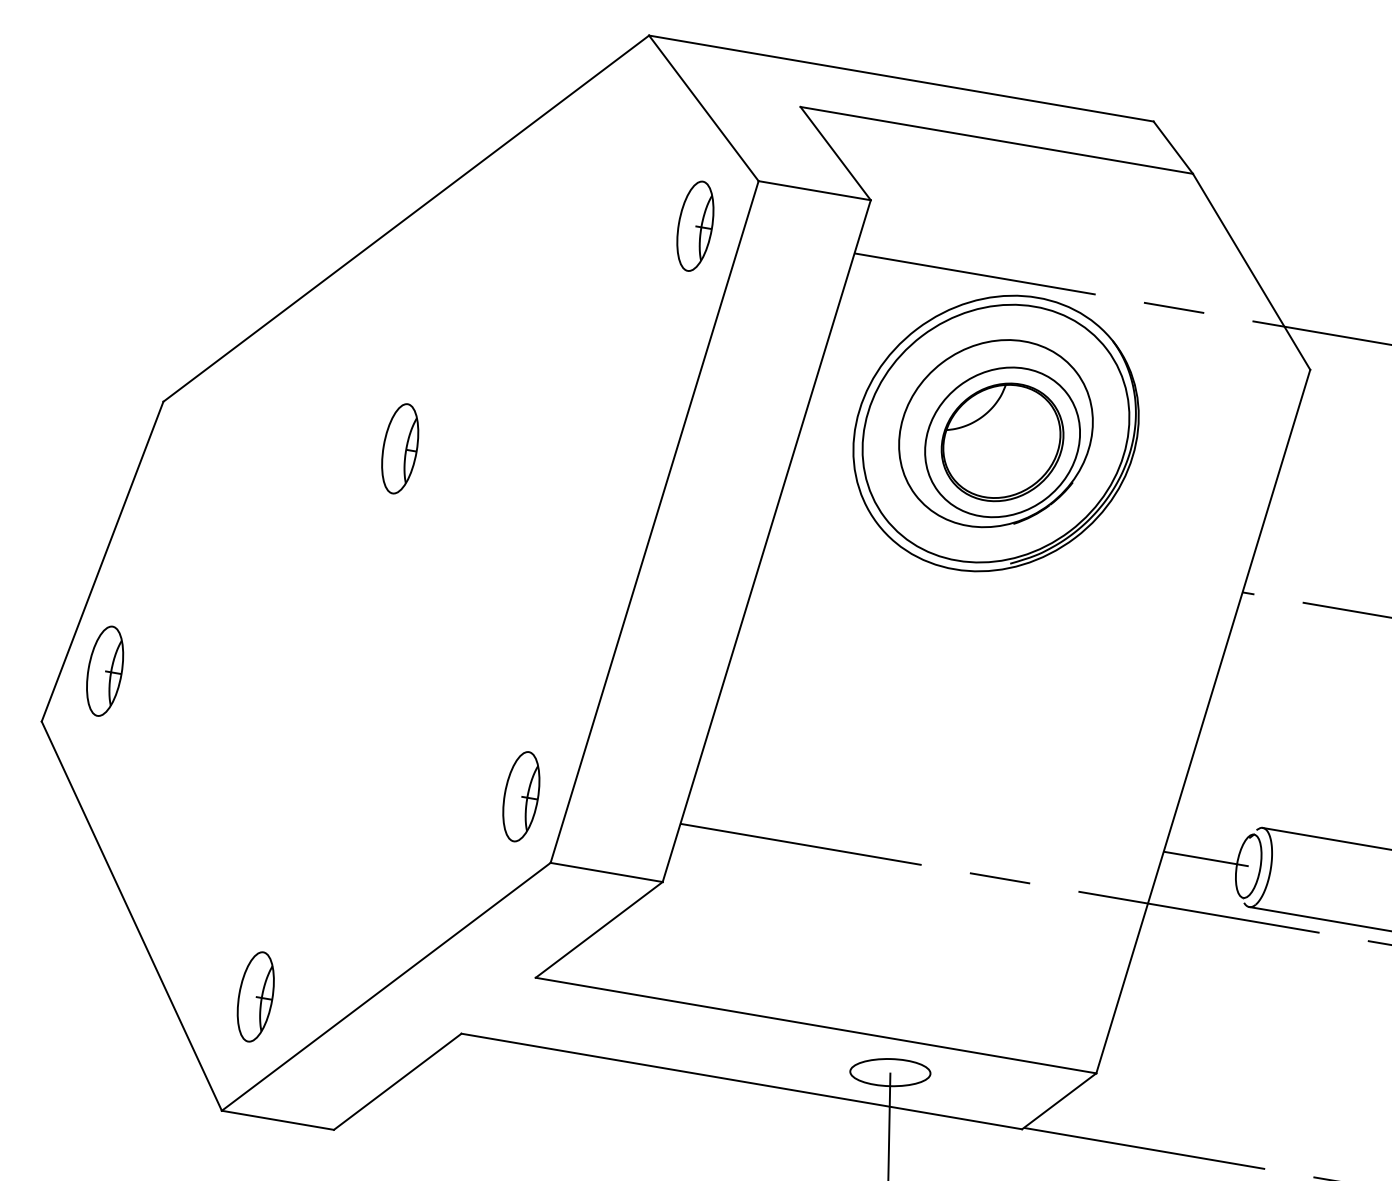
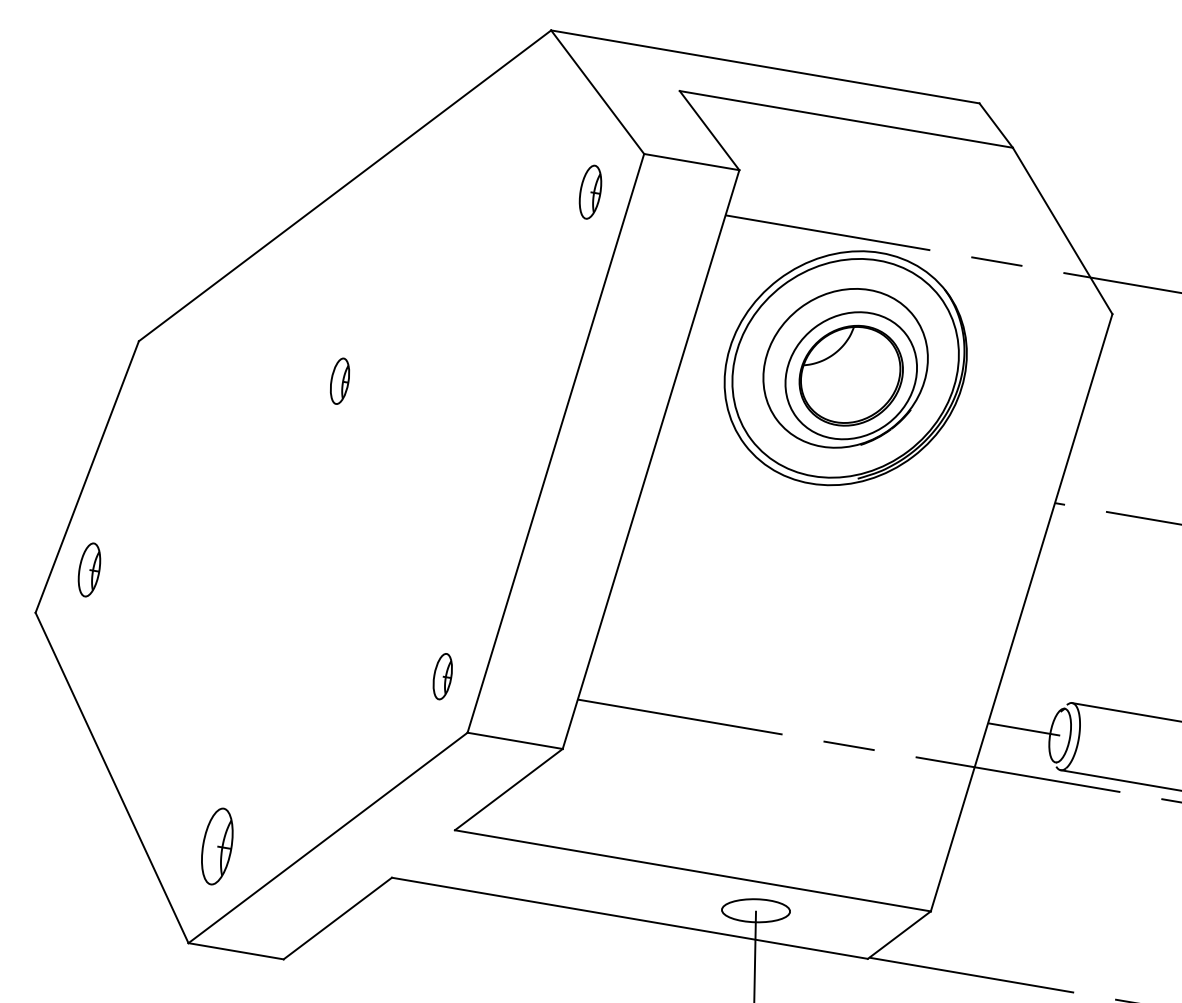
part: (695, 225) -> (590, 191), size x0.7
part: (400, 448) -> (340, 380), size x0.6
part: (105, 670) -> (89, 569), size x0.7
part: (521, 796) -> (442, 676), size x0.6

